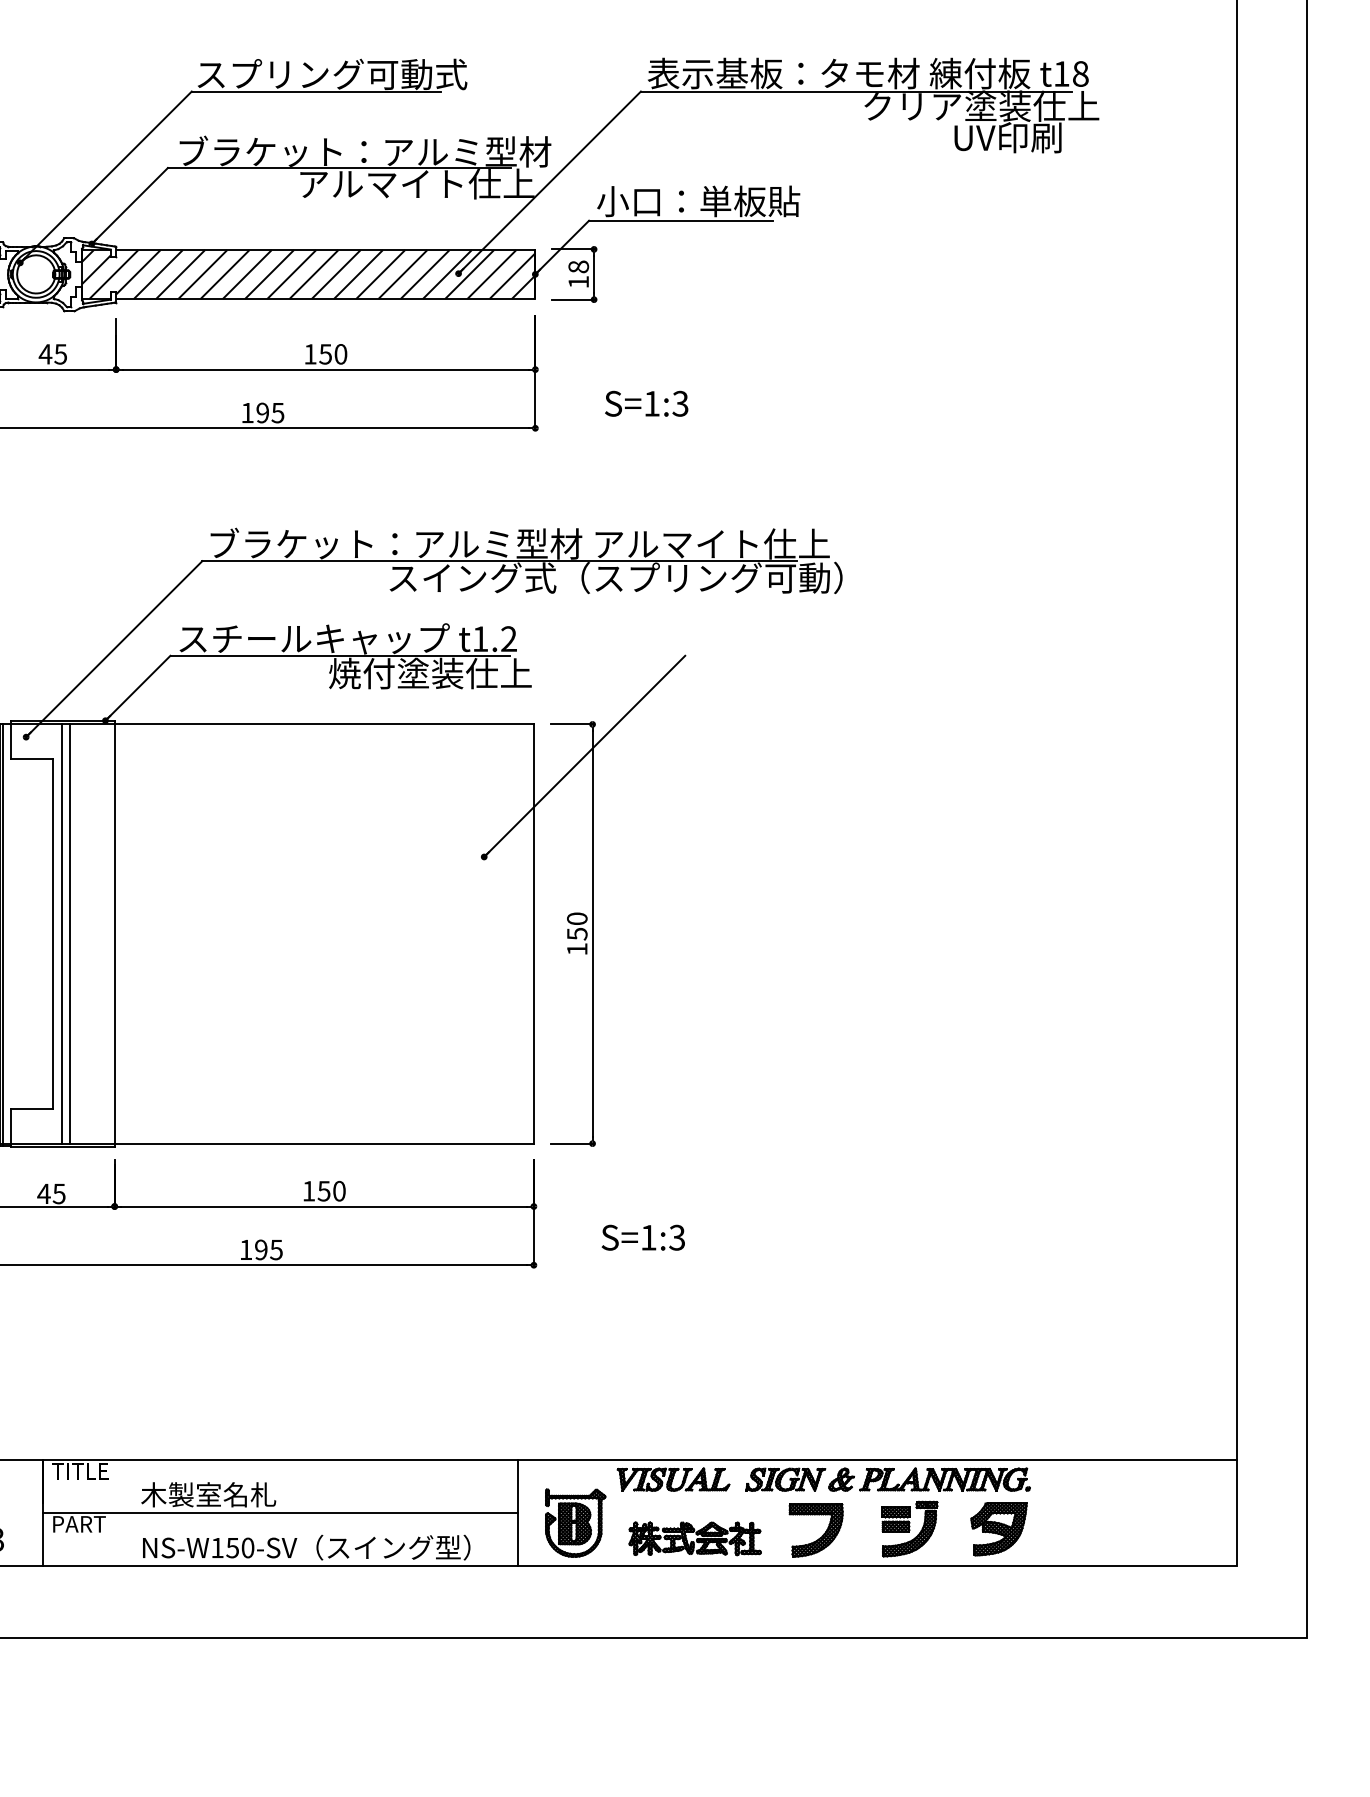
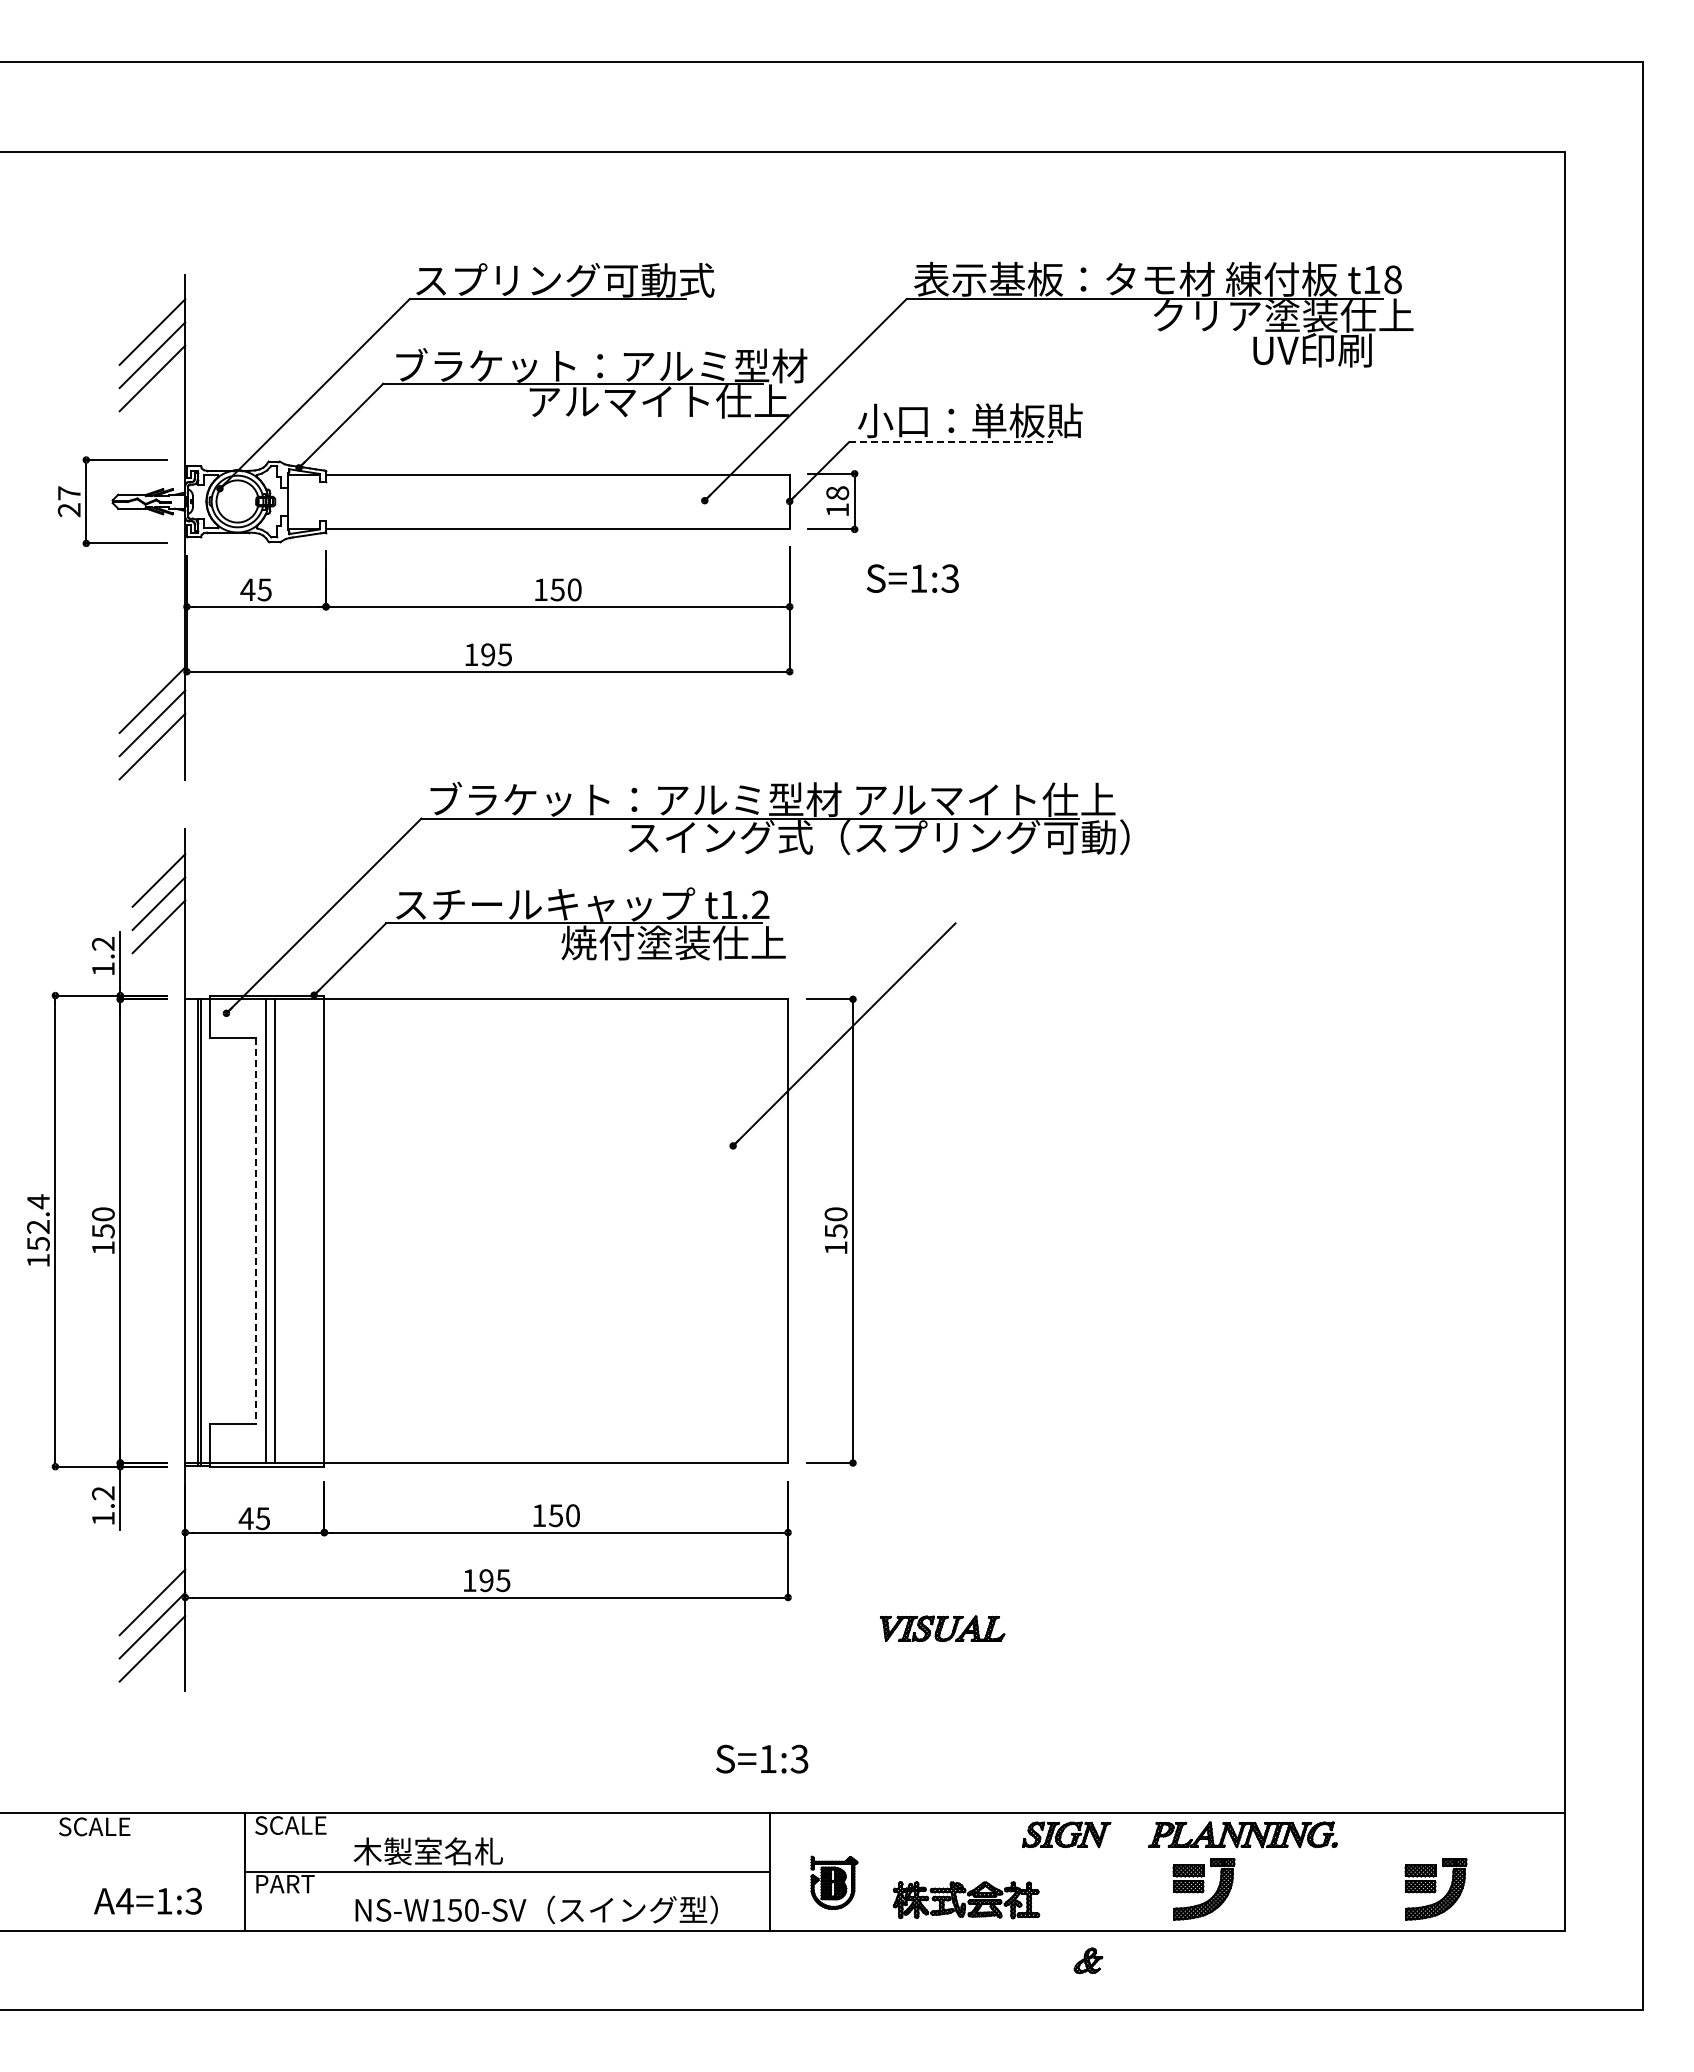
line: (681, 221) -> (951, 442), solid -> dashed
hatch: (308, 274) -> (538, 501), removed
text: (646, 403) -> (912, 578), moved
line: (53, 934) -> (256, 1231), solid -> dashed
text: (643, 1237) -> (762, 1758), moved
text: (84, 1471) -> (290, 1825), TITLE -> SCALE
part: (673, 1479) -> (942, 1628), moved
part: (841, 1479) -> (1088, 1960), moved
part: (575, 1522) -> (834, 1882), size x0.7
part: (998, 1529) -> (1302, 1889), removed
part: (1119, 1529) -> (1435, 1889), added
part: (823, 1533) -> (1108, 1894), removed

